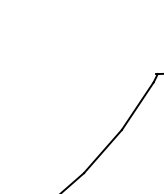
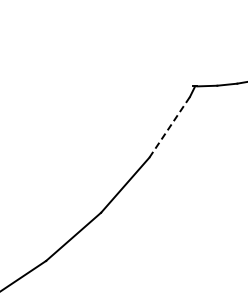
line: (137, 106) -> (169, 127), solid -> dashed

